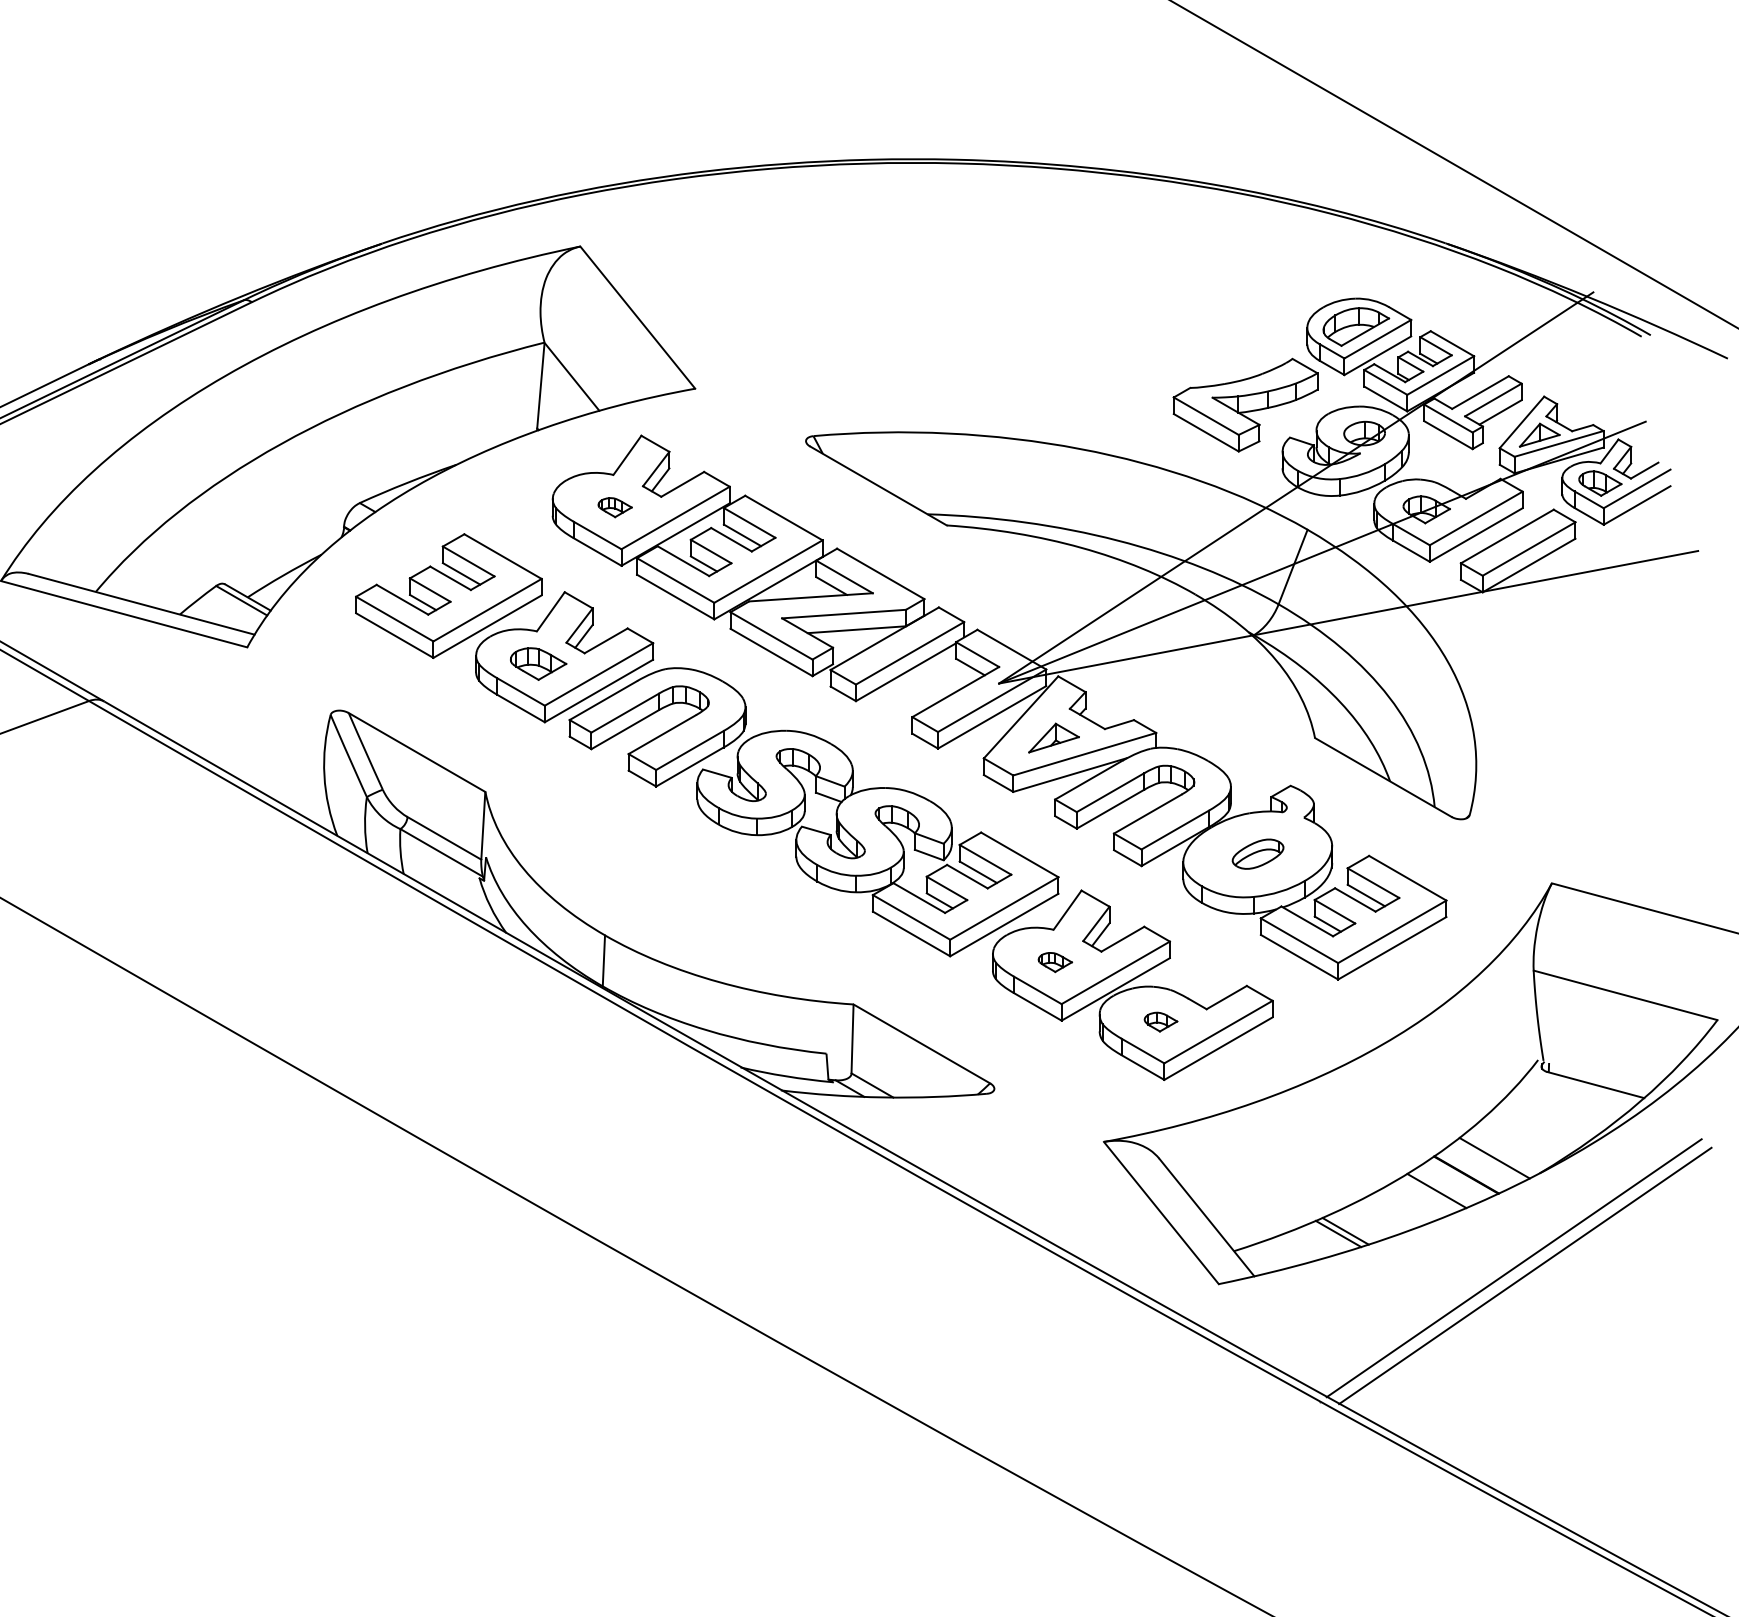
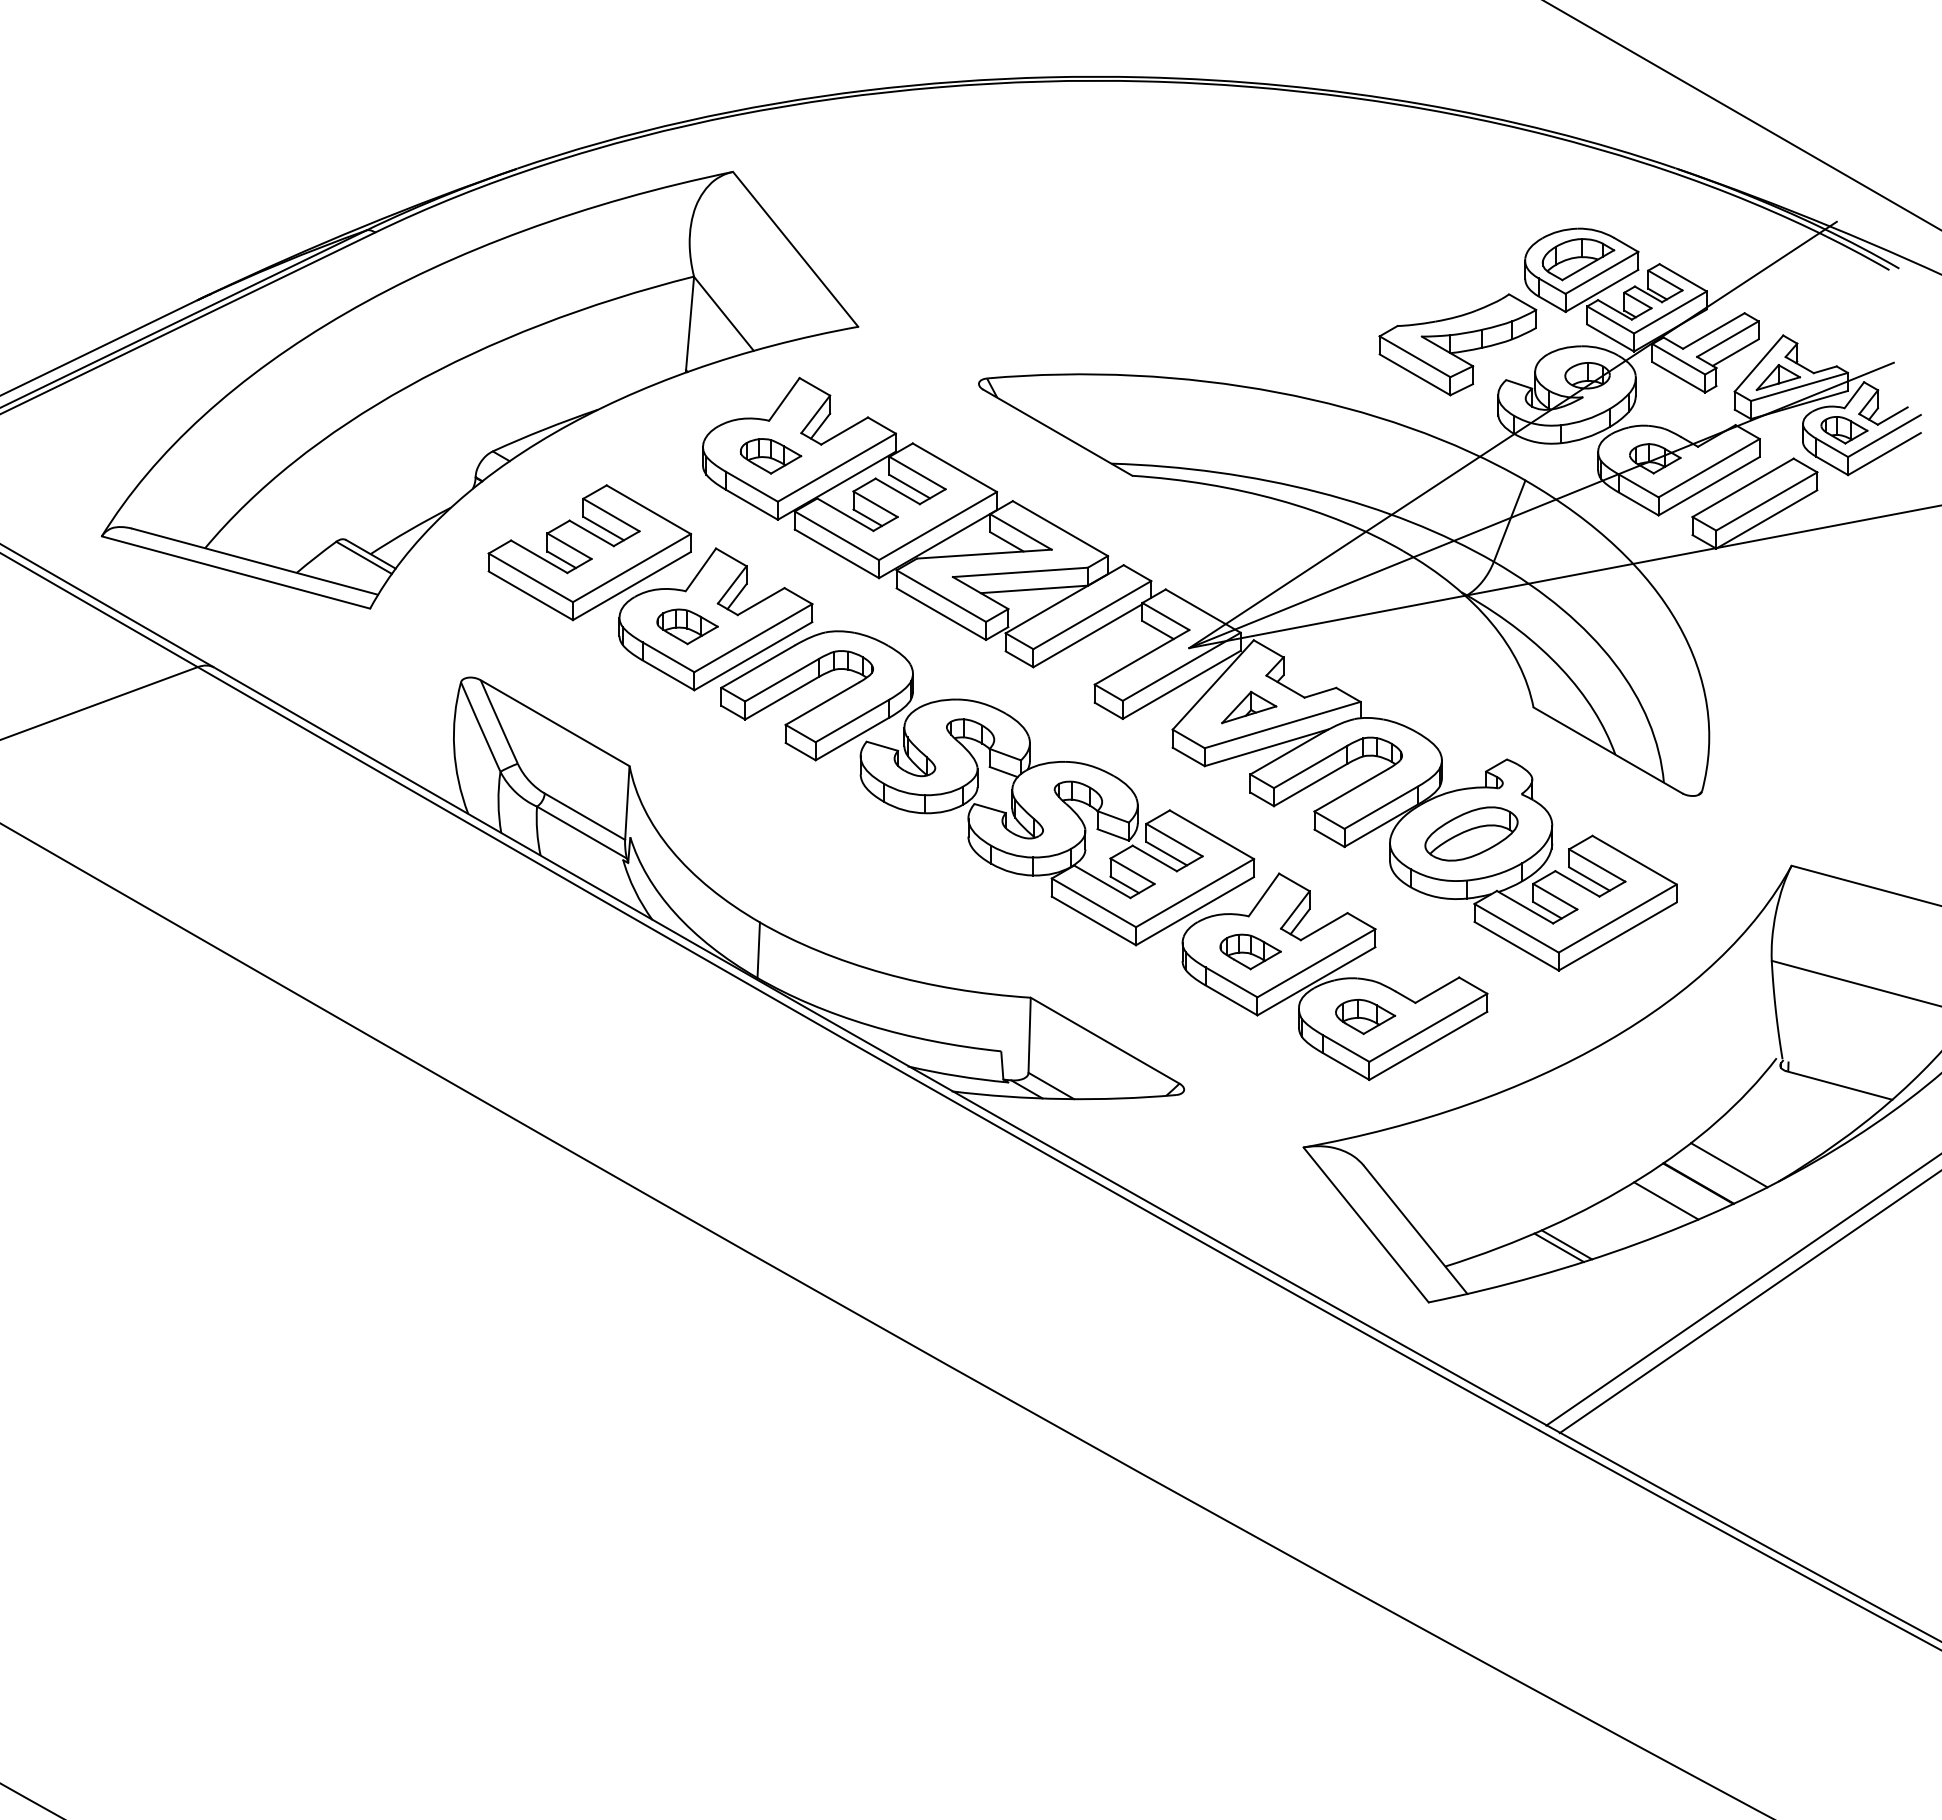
part: (614, 507) -> (770, 456), size x1.67
part: (1258, 853) -> (1471, 833), size x1.67
part: (1055, 962) -> (1250, 951), size x1.67
part: (1160, 1021) -> (1365, 1016), size x1.67

